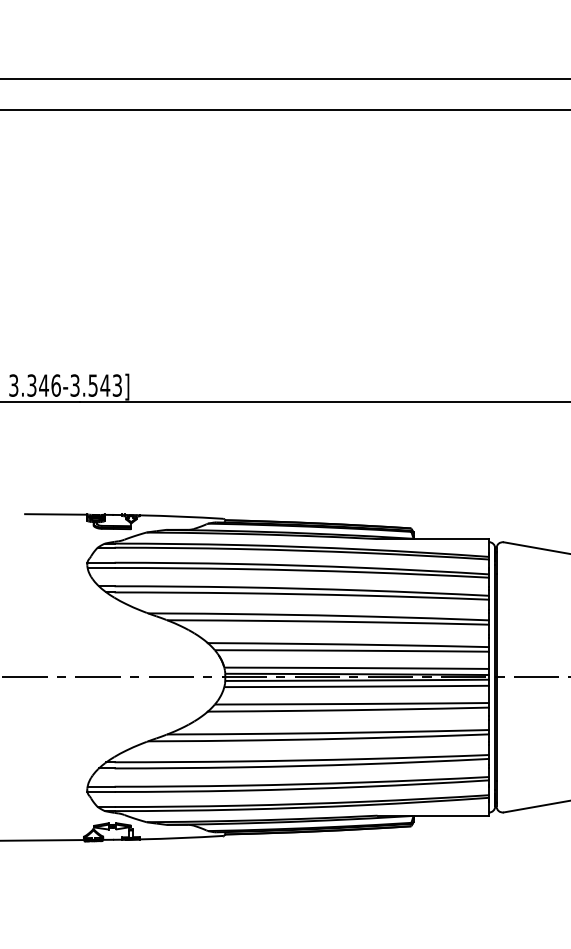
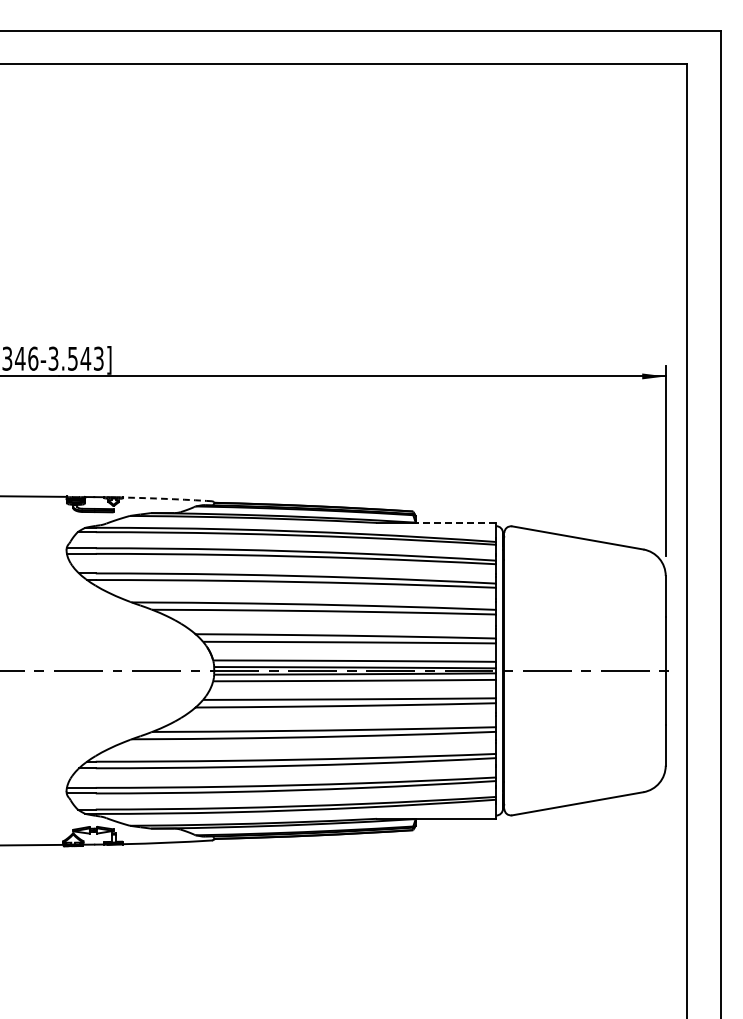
arc: (181, 516) -> (167, 498), solid -> dashed
line: (450, 538) -> (455, 522), solid -> dashed

